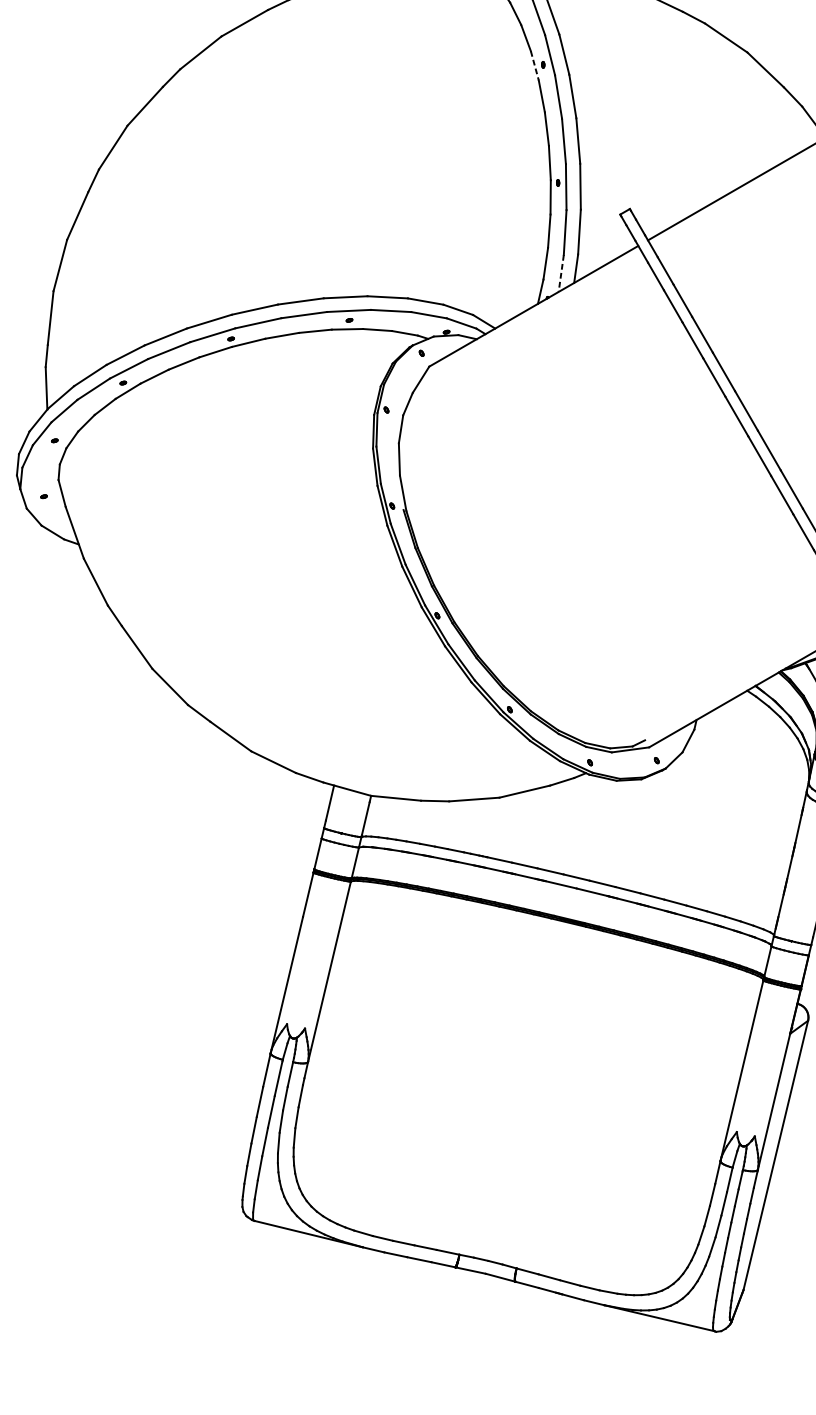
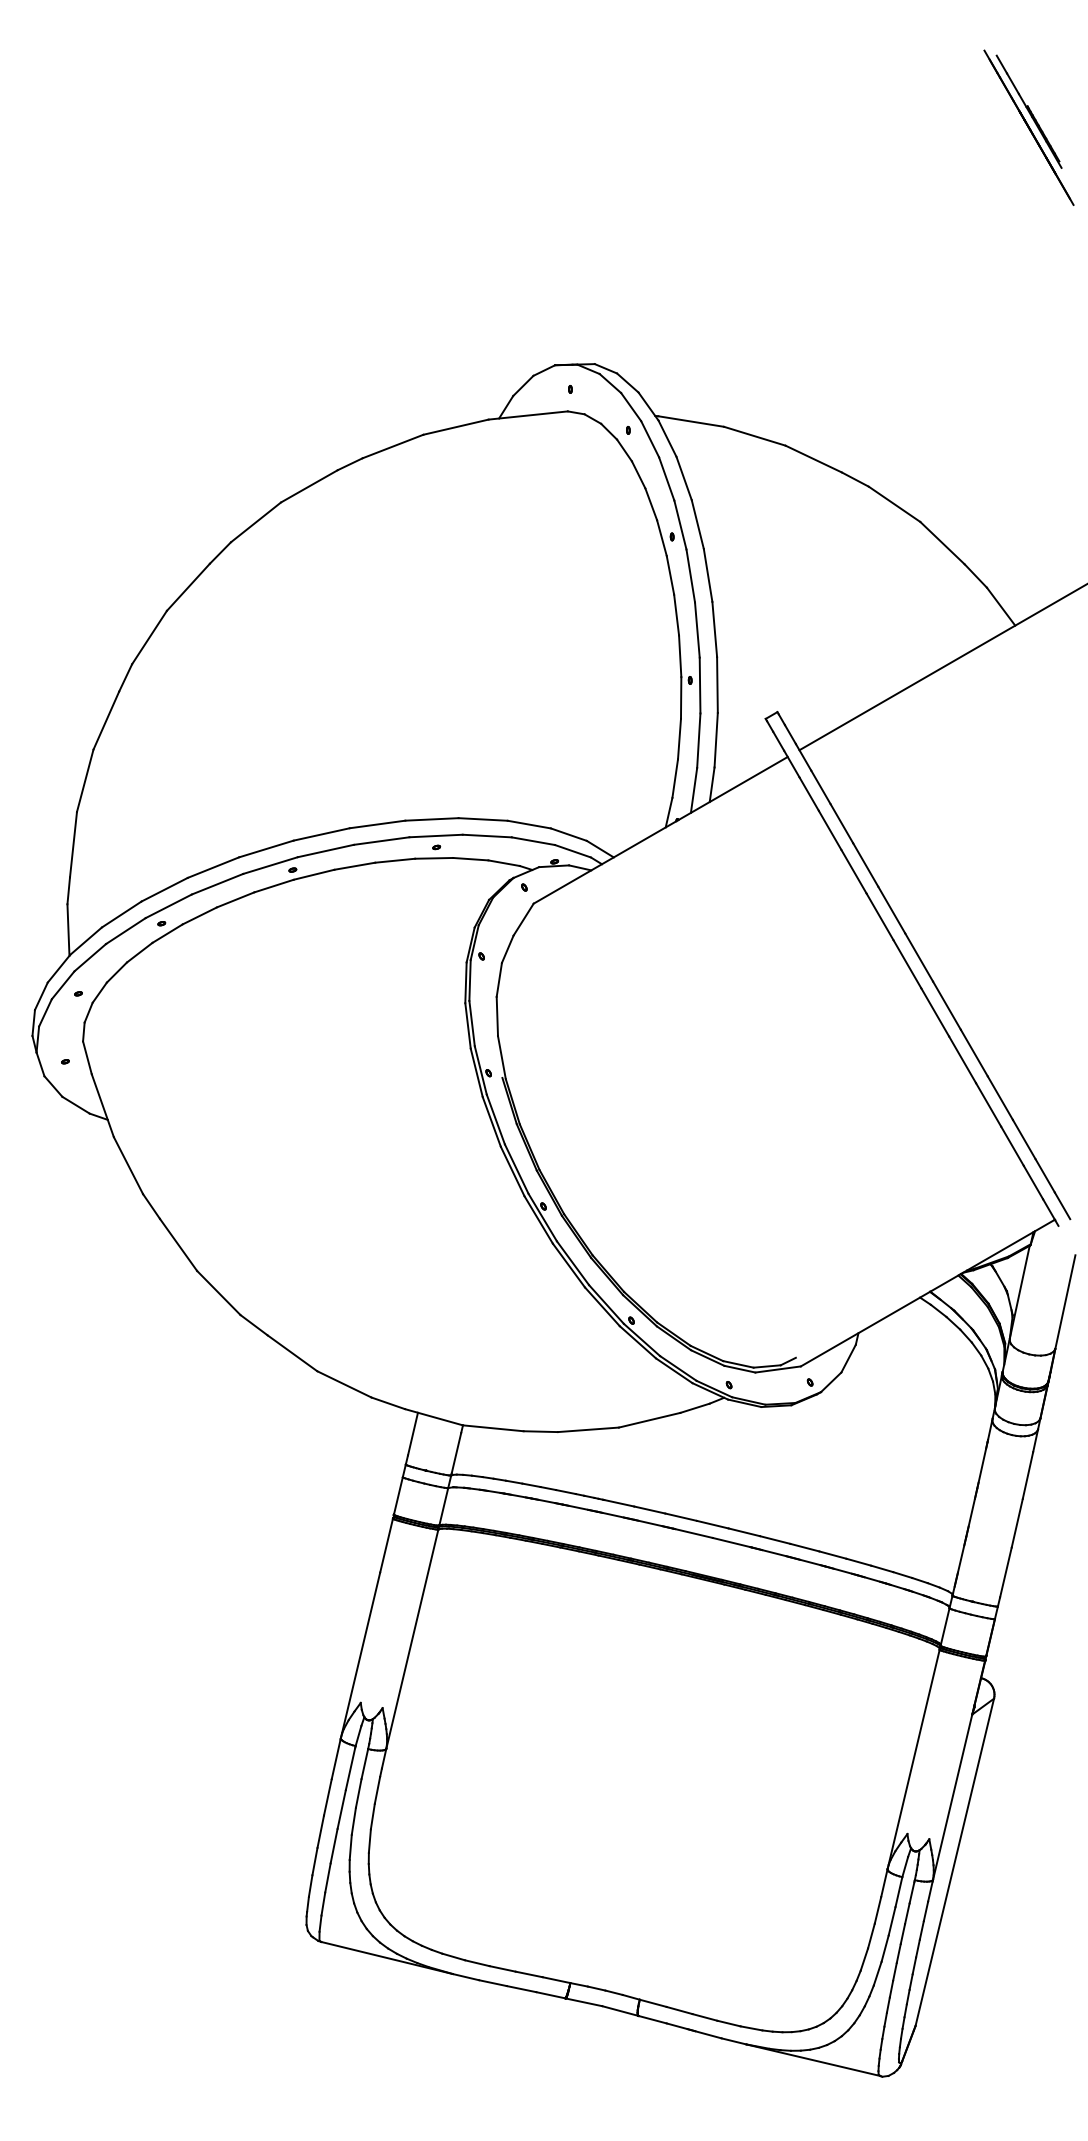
line: (534, 66) -> (661, 538), dashed -> solid
line: (561, 273) -> (694, 790), dashed -> solid

